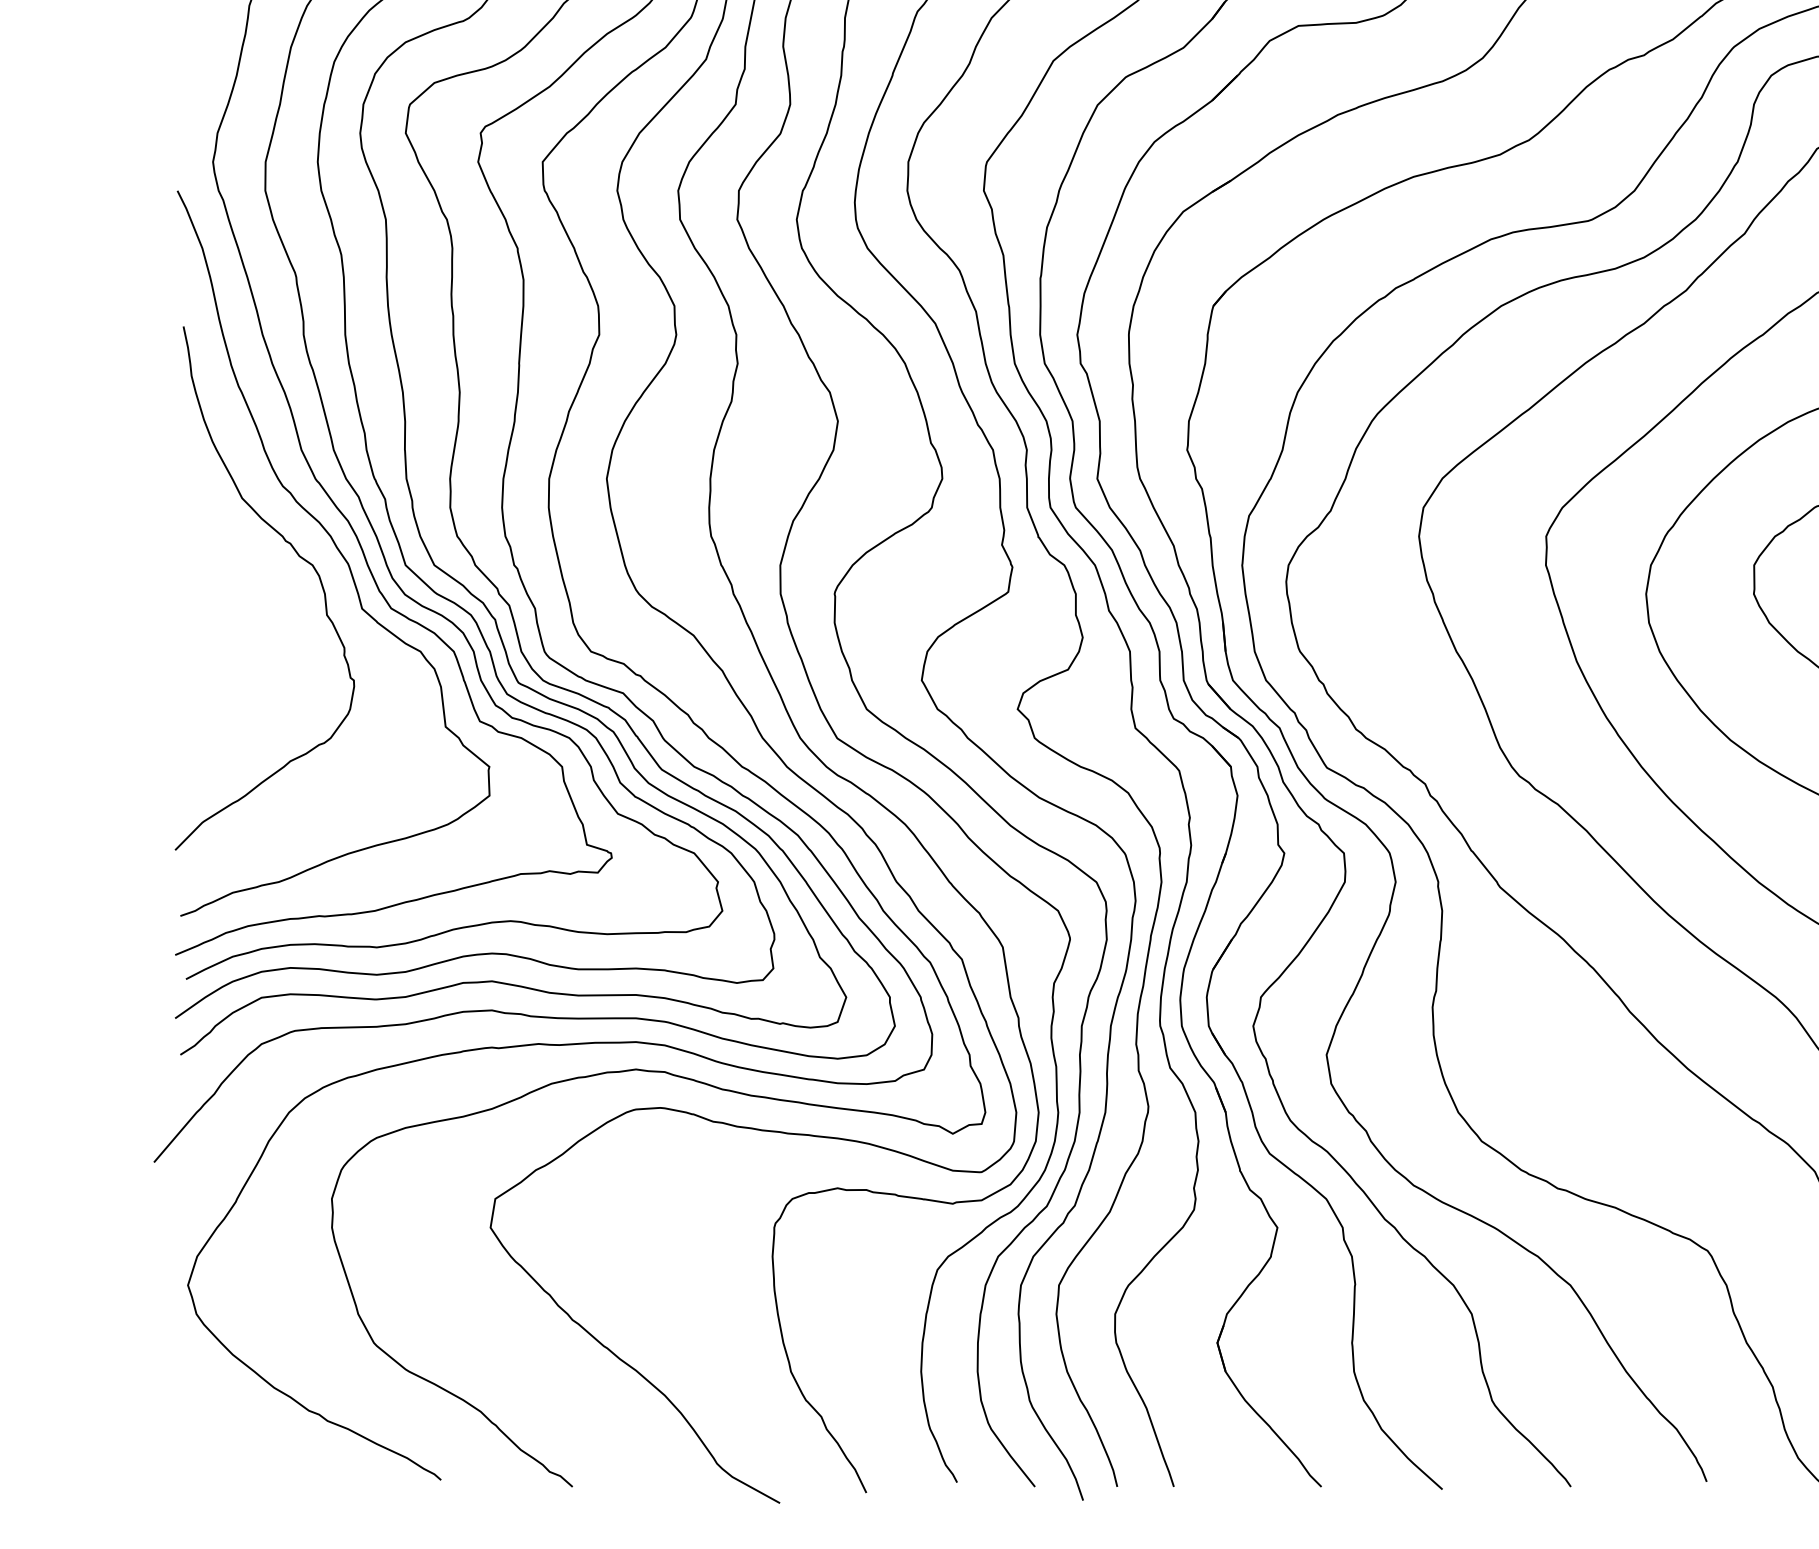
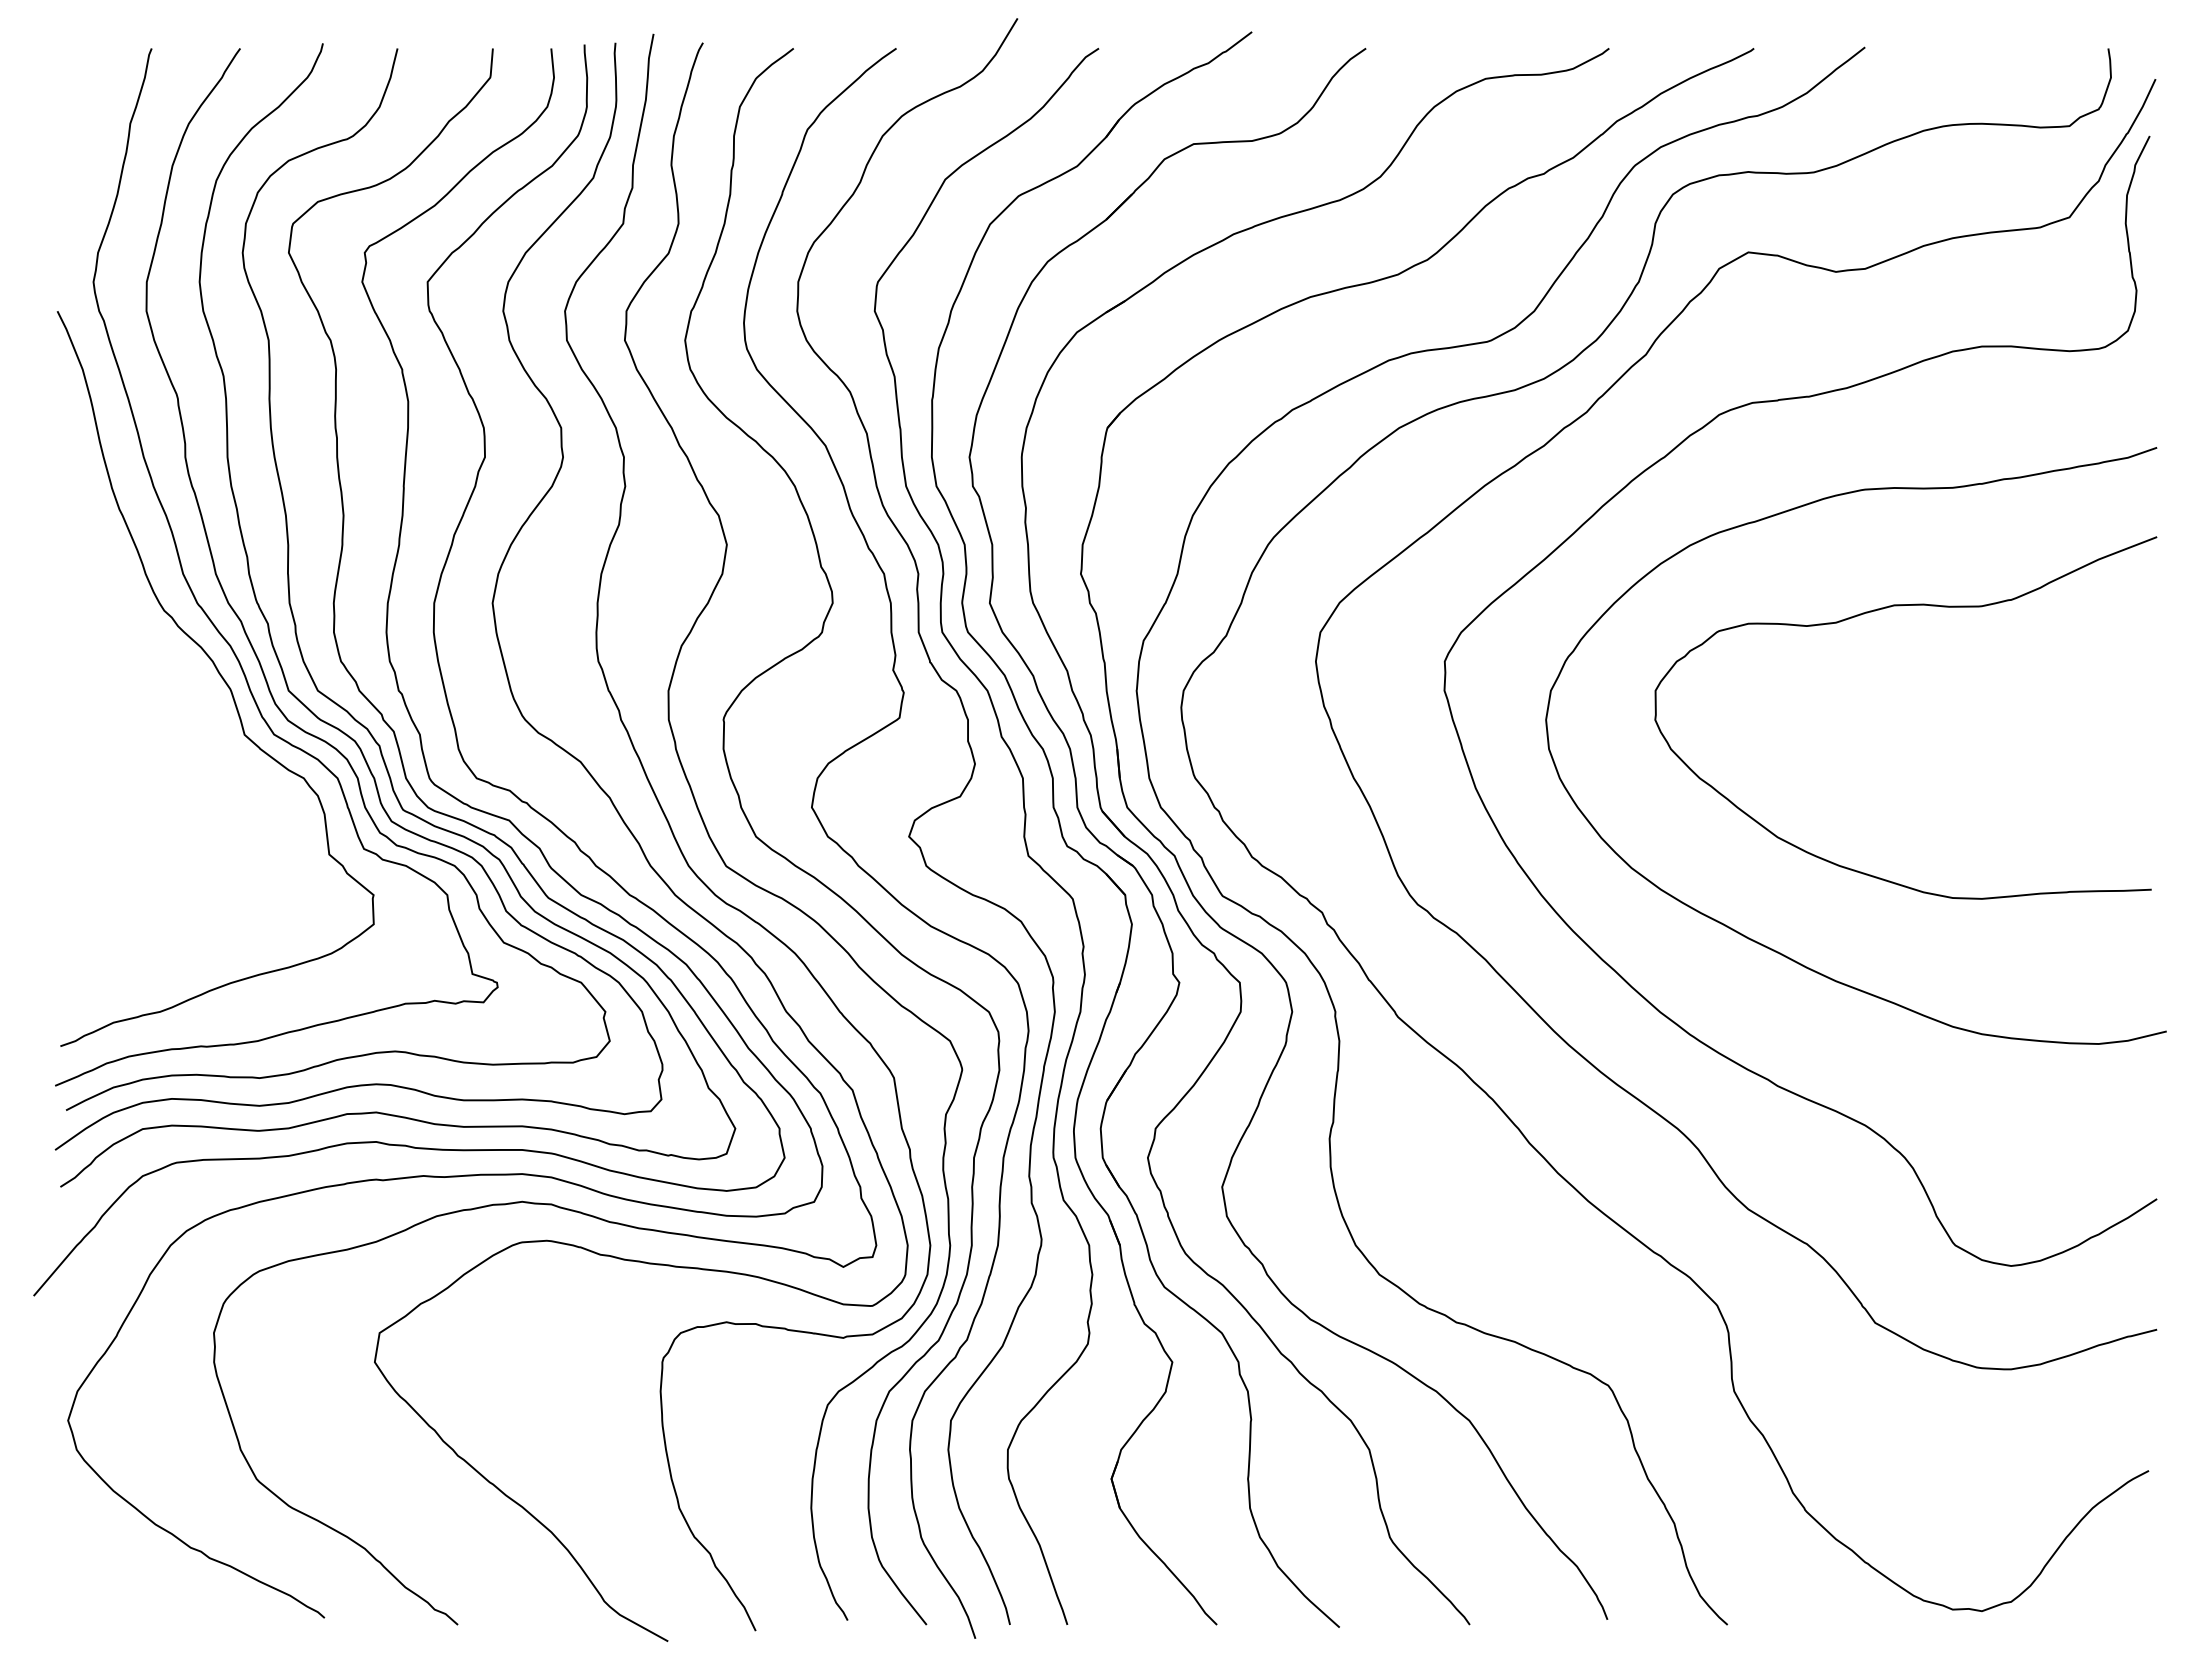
curve: (297, 556) -> (179, 681), removed

